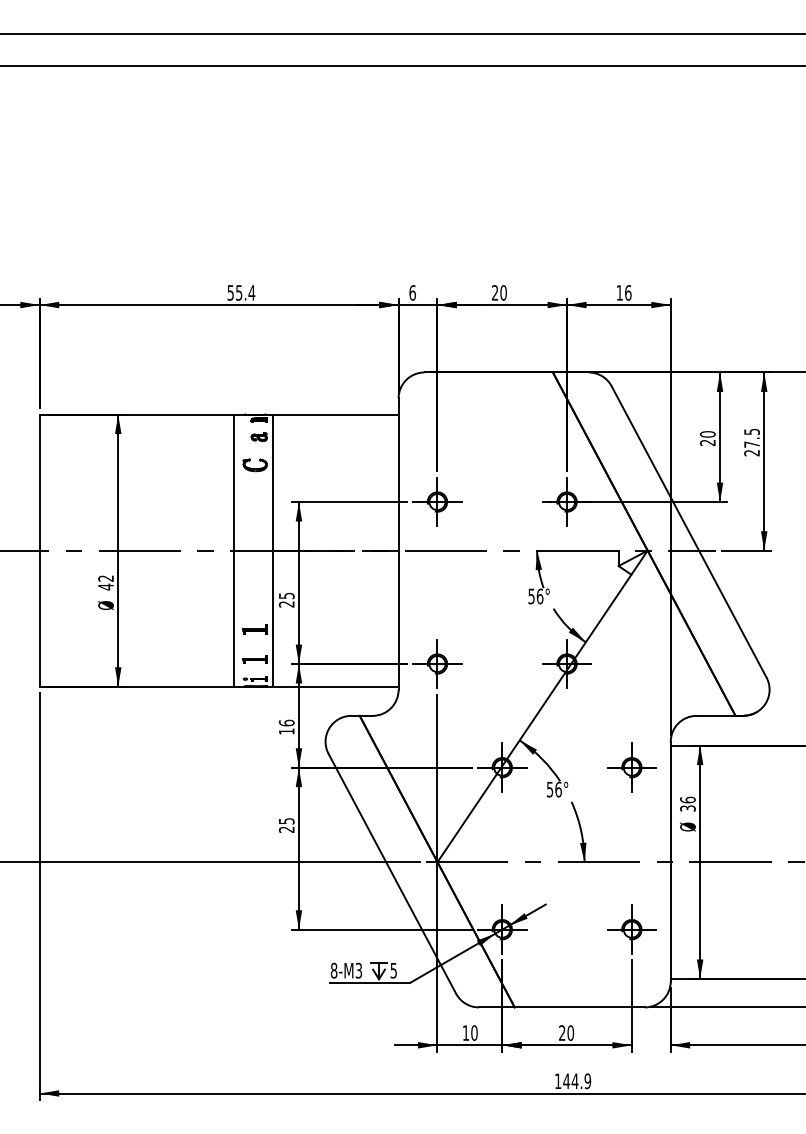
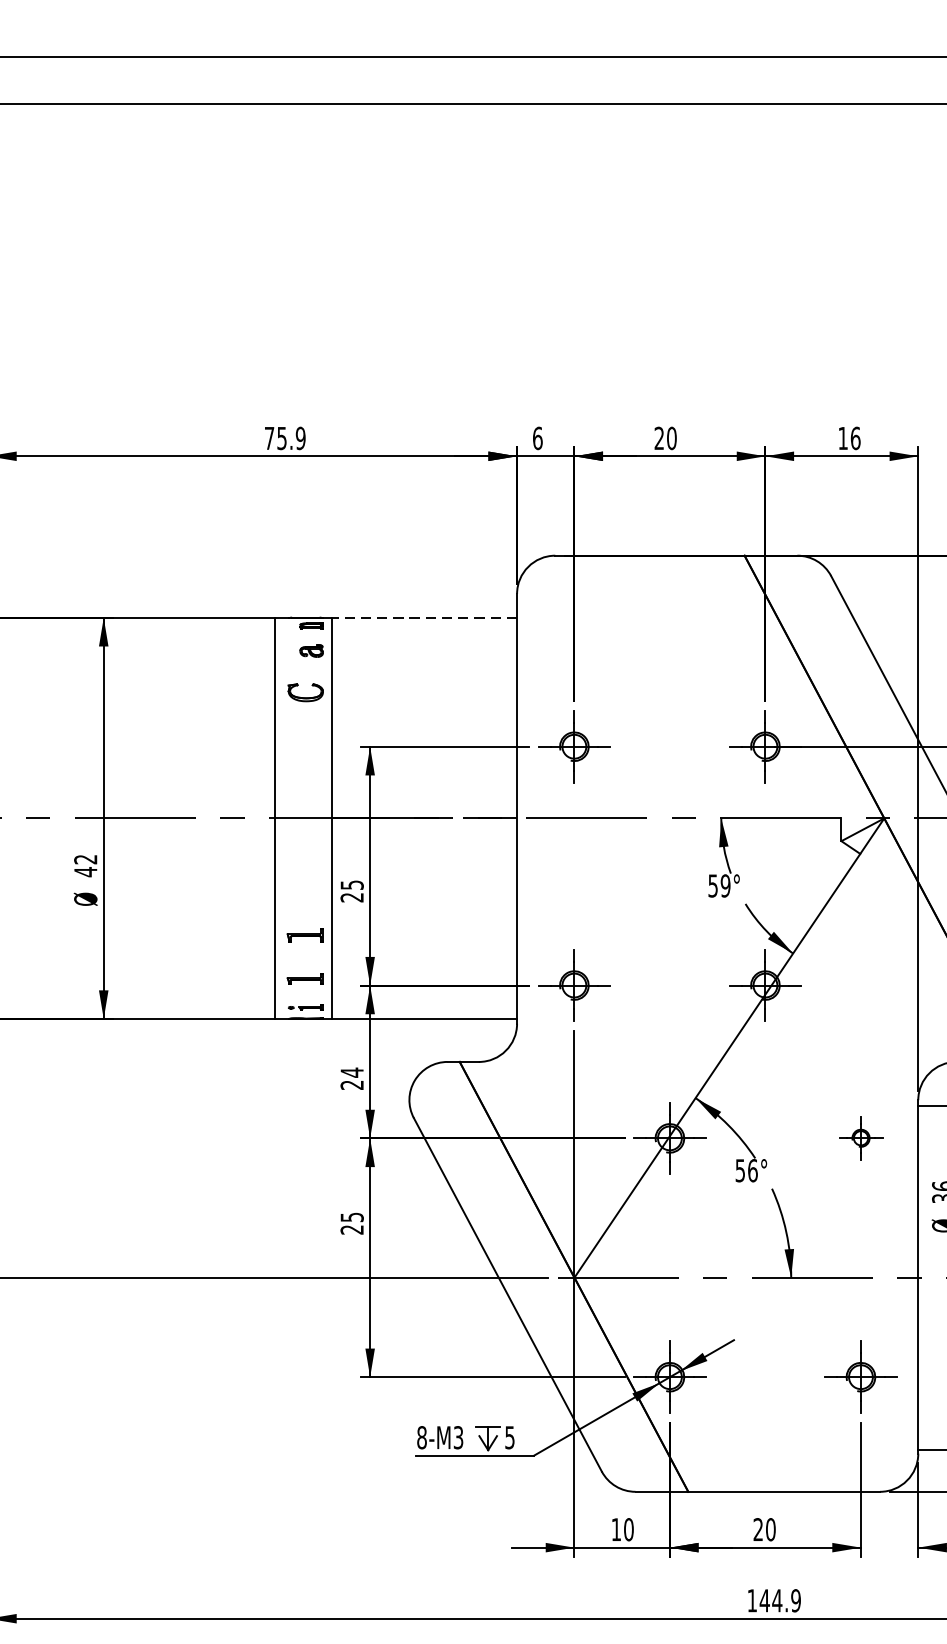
text: (241, 292) -> (285, 437), 55.4 -> 75.9
line: (335, 414) -> (424, 617), solid -> dashed
text: (539, 596) -> (724, 885), 56° -> 59°
text: (286, 726) -> (351, 1077), 16 -> 24
part: (631, 767) -> (860, 1138), size x0.6

